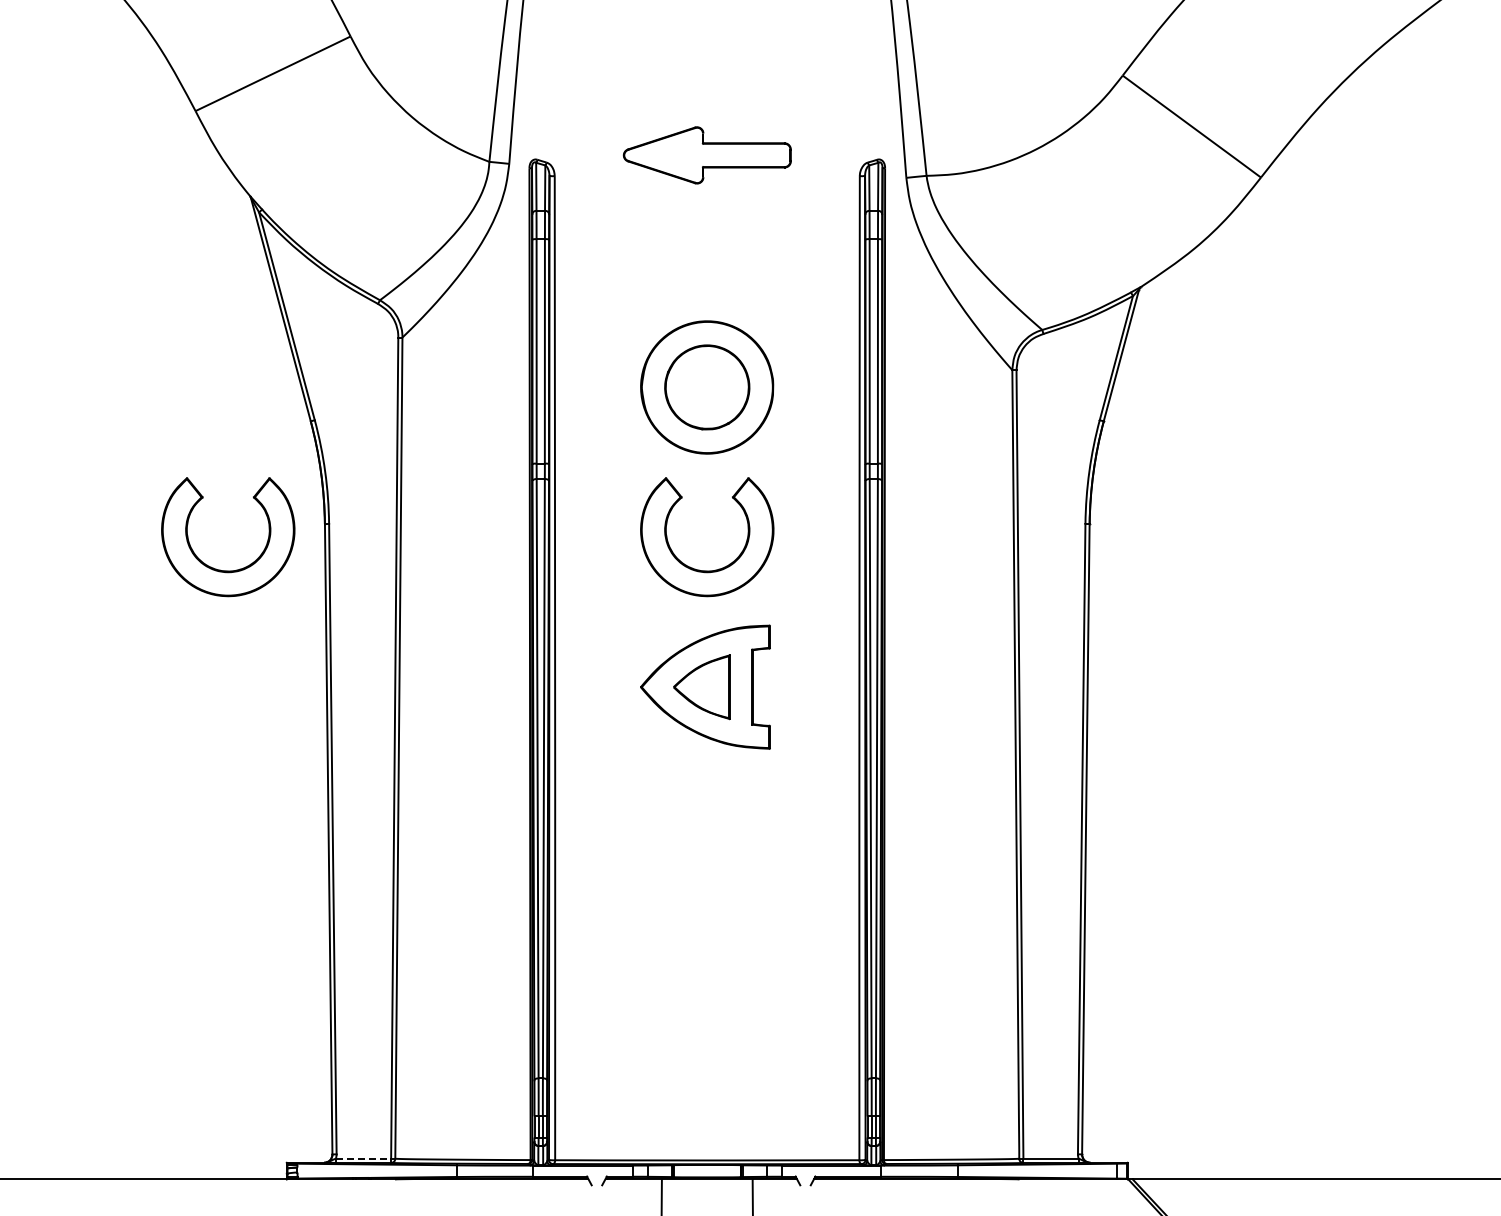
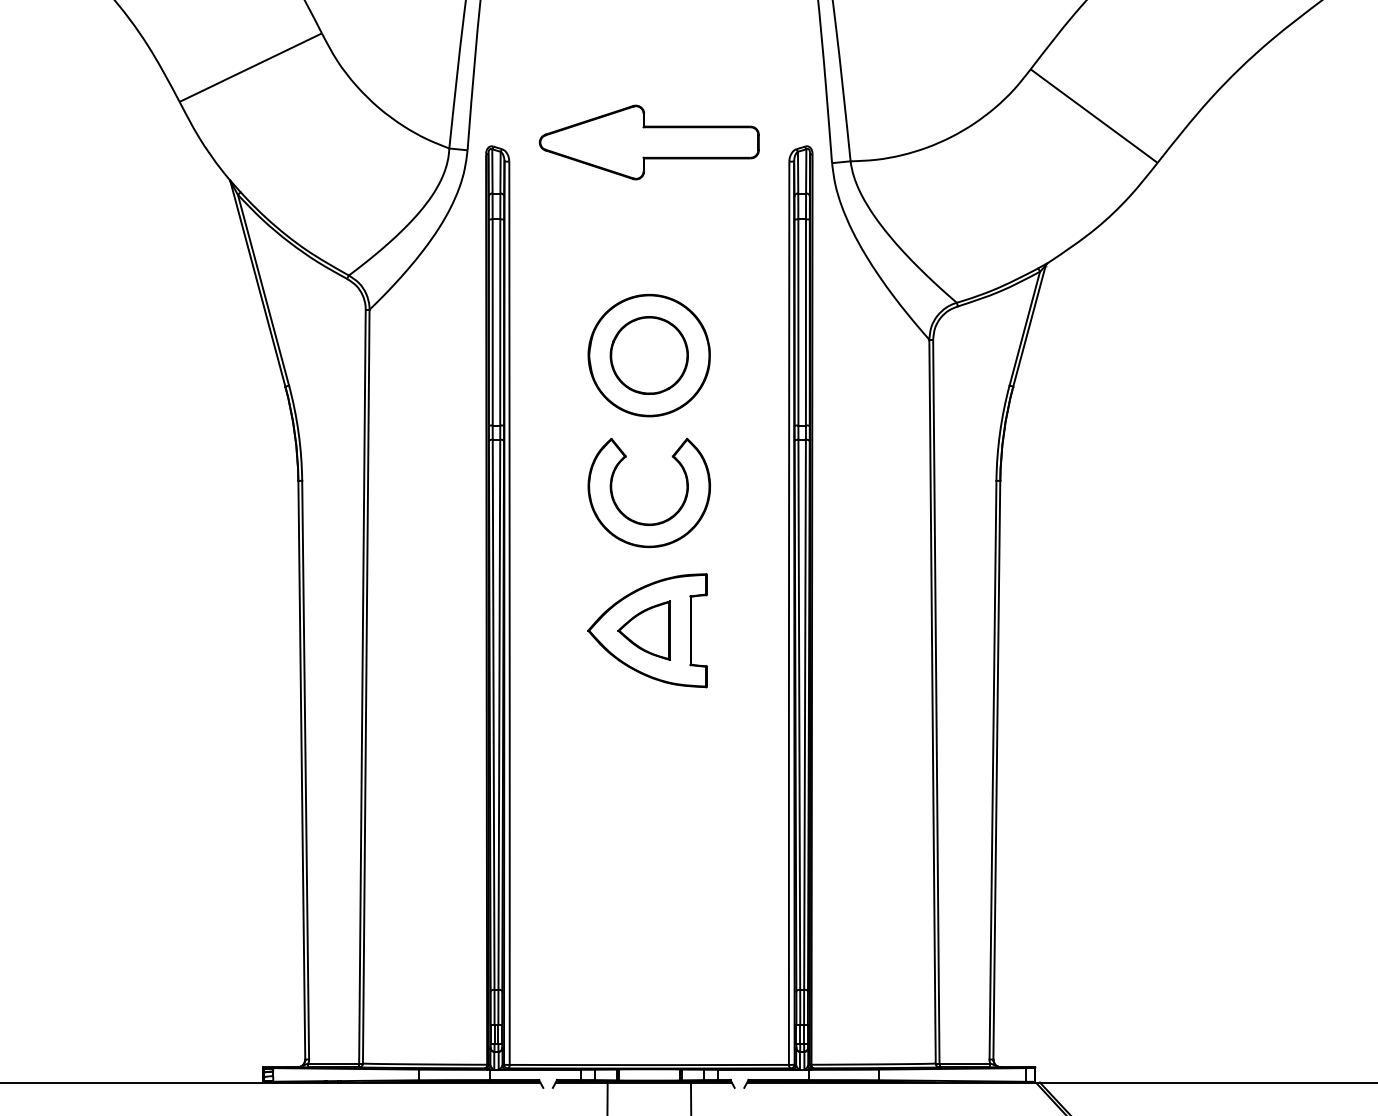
part: (707, 155) -> (649, 142), size x1.43
part: (239, 568) -> (219, 521), removed
line: (363, 1158) -> (333, 1063), dashed -> solid

